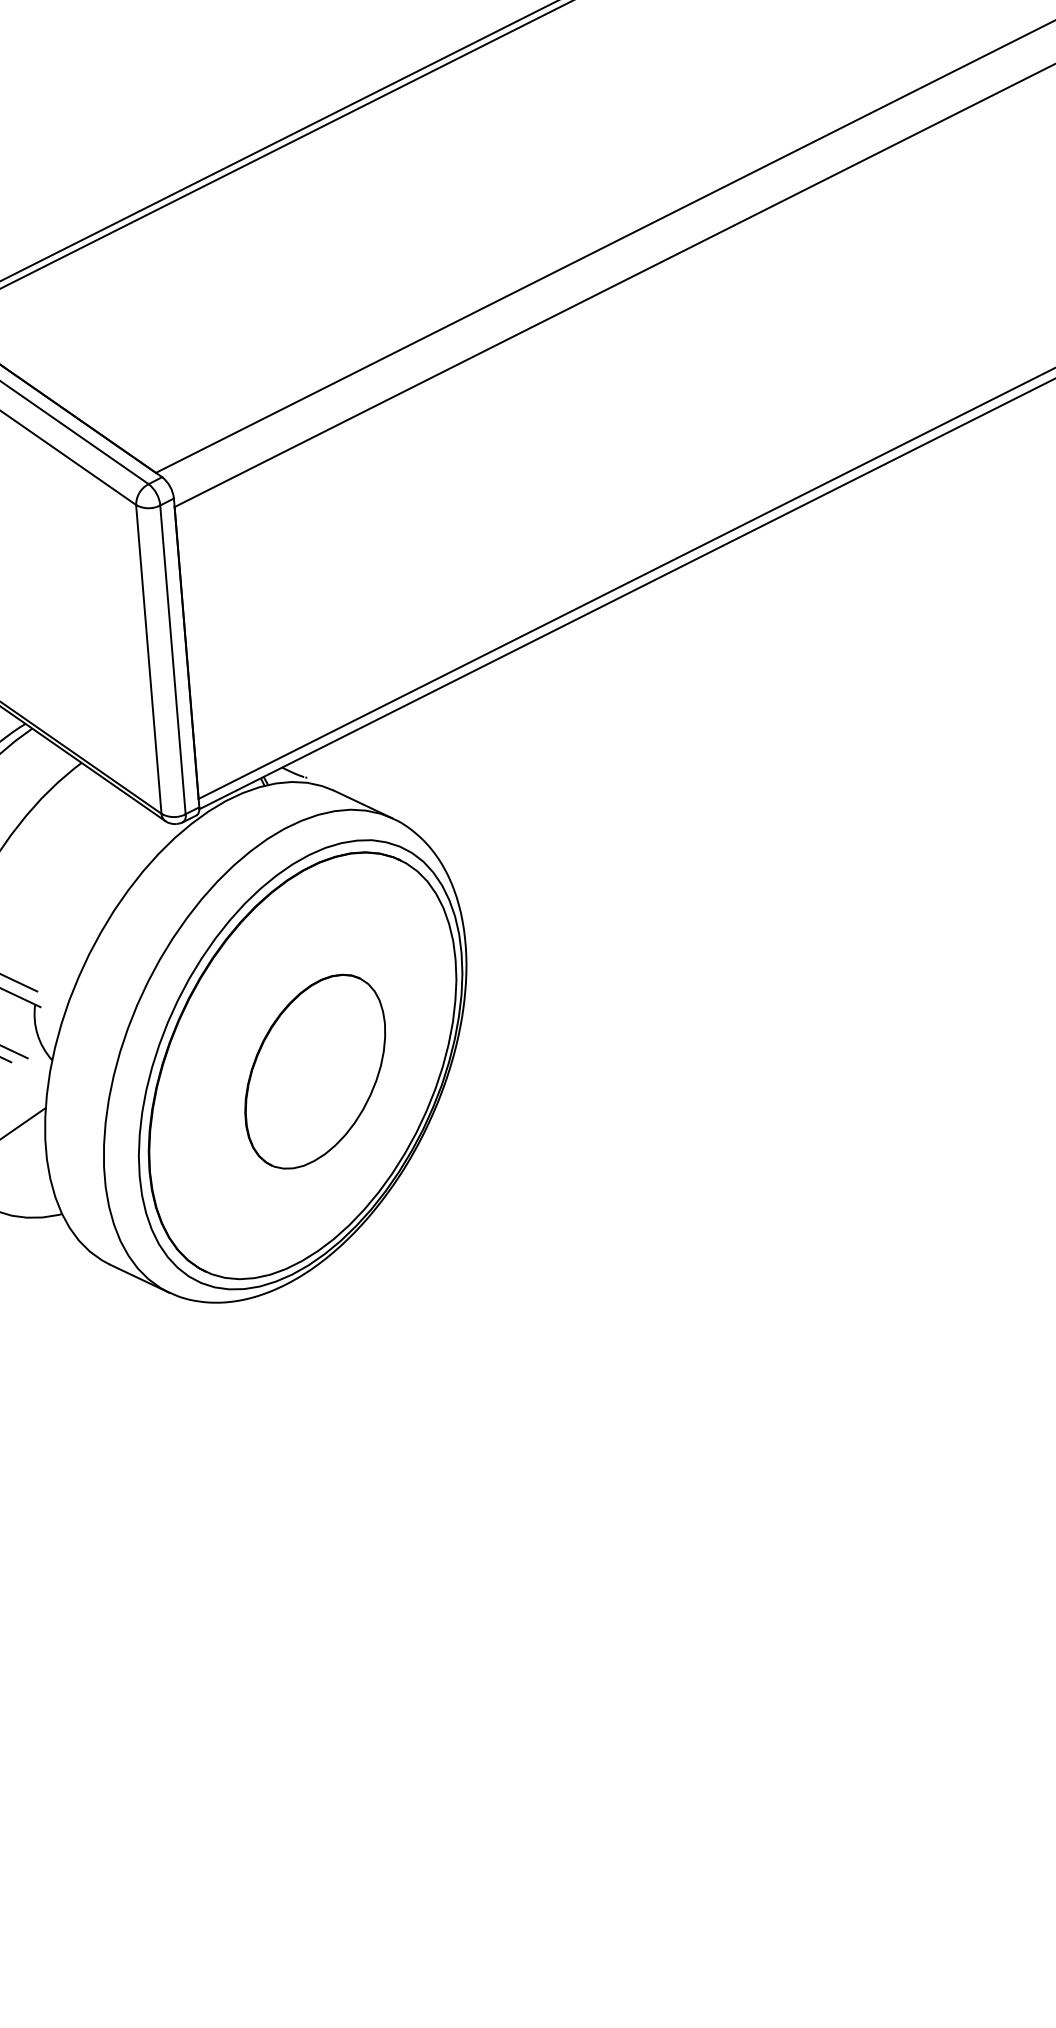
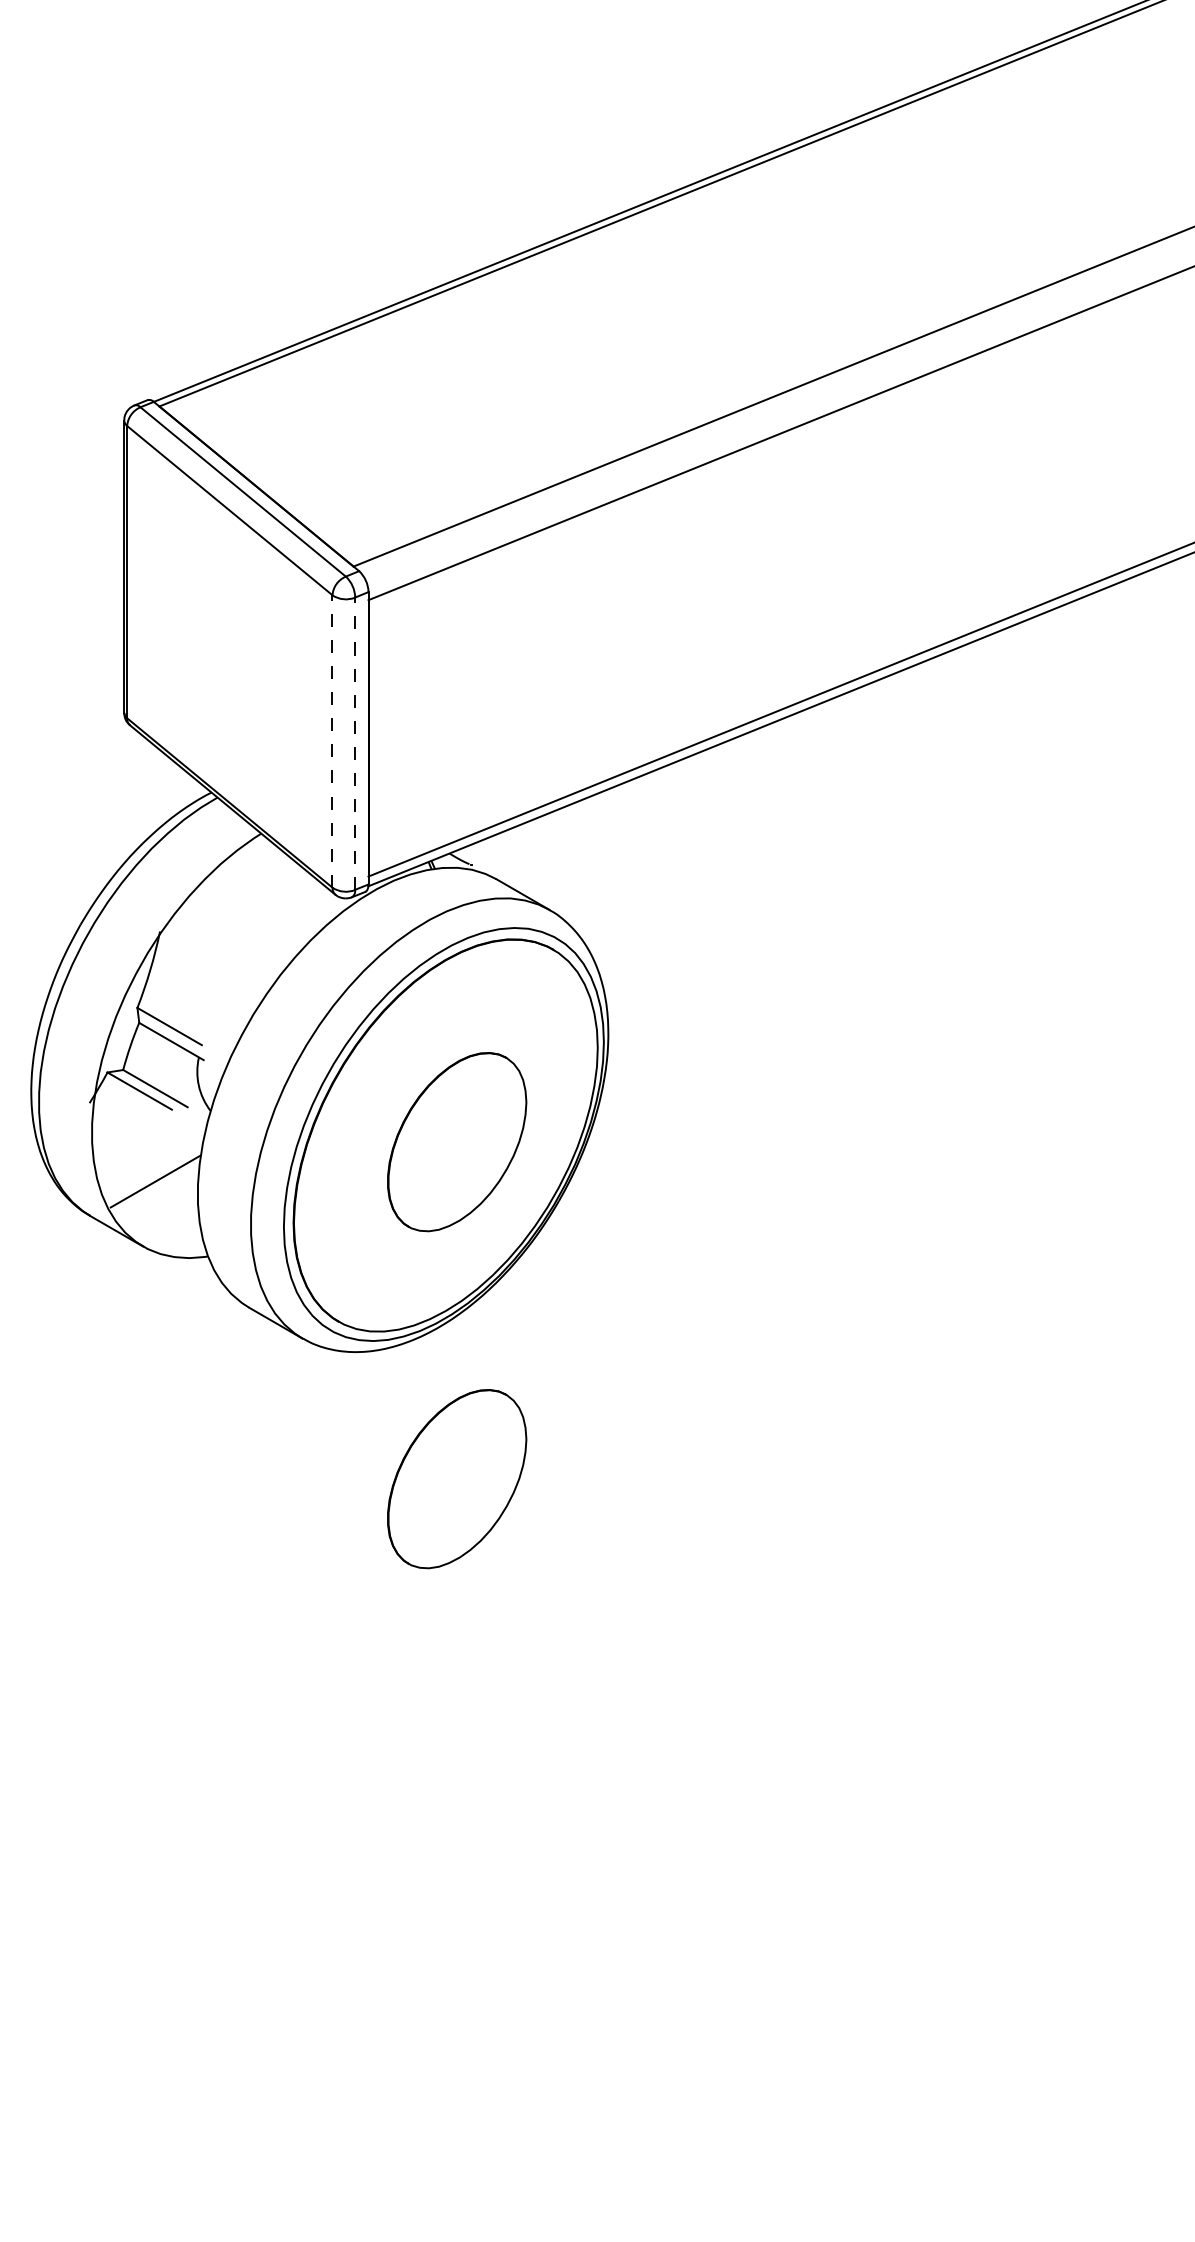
line: (148, 658) -> (332, 740), solid -> dashed
line: (173, 659) -> (355, 743), solid -> dashed
part: (344, 1428) -> (457, 1479), added

